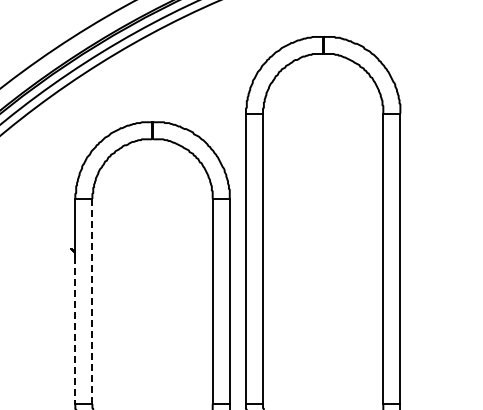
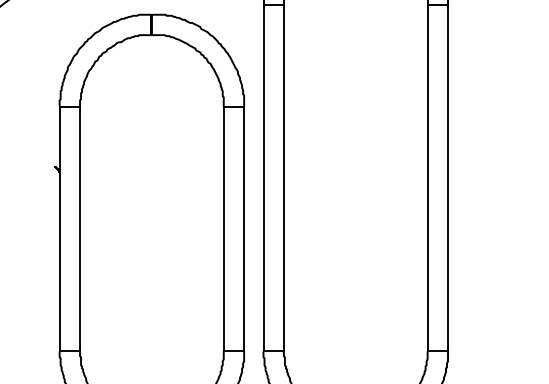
line: (92, 301) -> (80, 228), dashed -> solid
line: (75, 330) -> (59, 263), dashed -> solid

